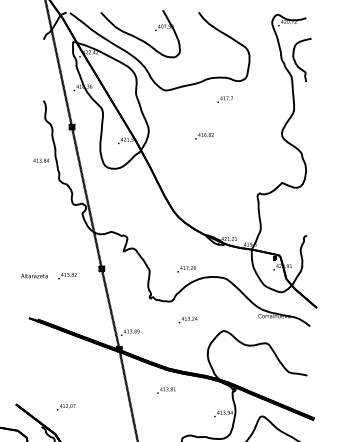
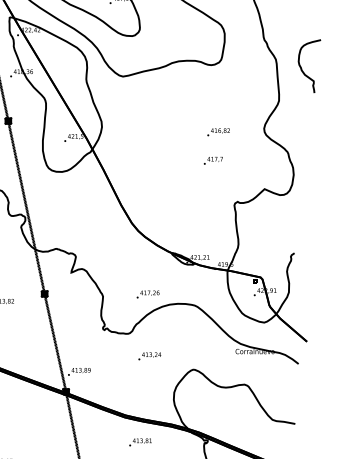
part: (301, 60) -> (308, 66), moved
text: (224, 99) -> (212, 160), moved
text: (204, 136) -> (218, 132), moved
text: (166, 390) -> (140, 442), moved

